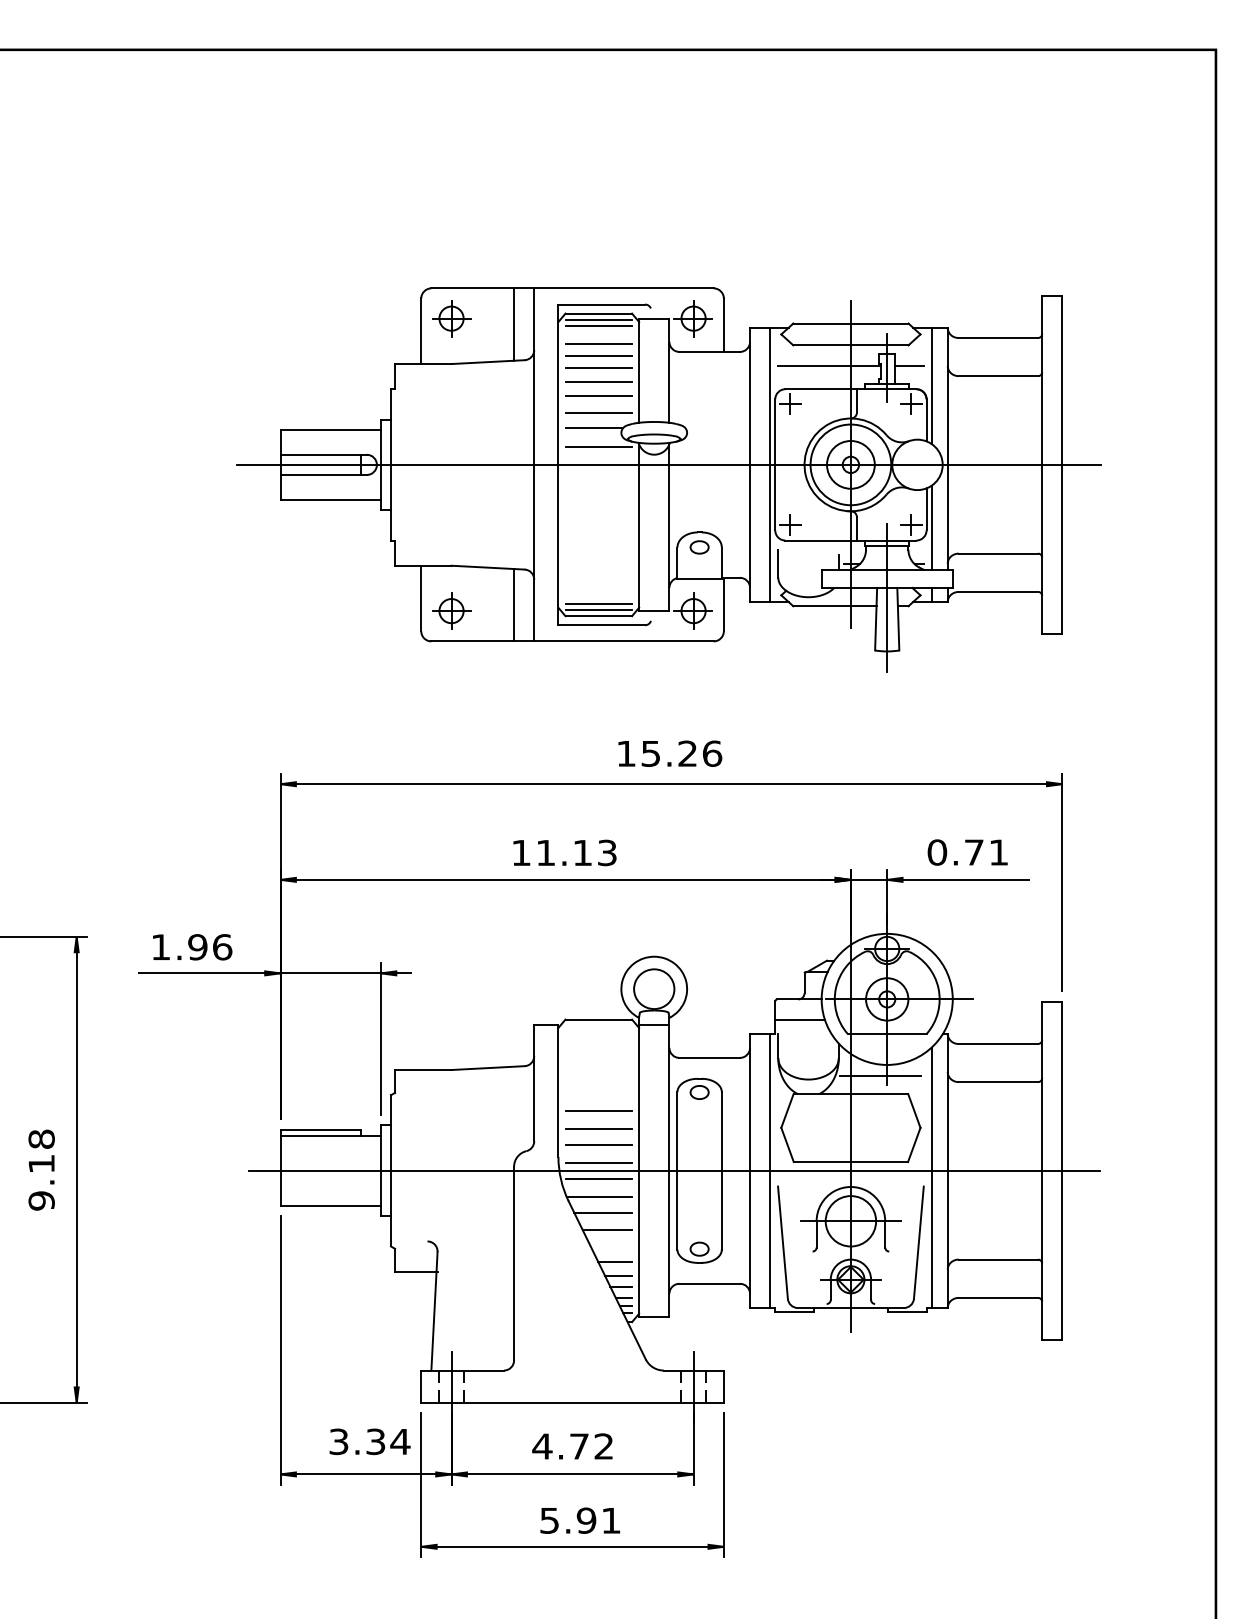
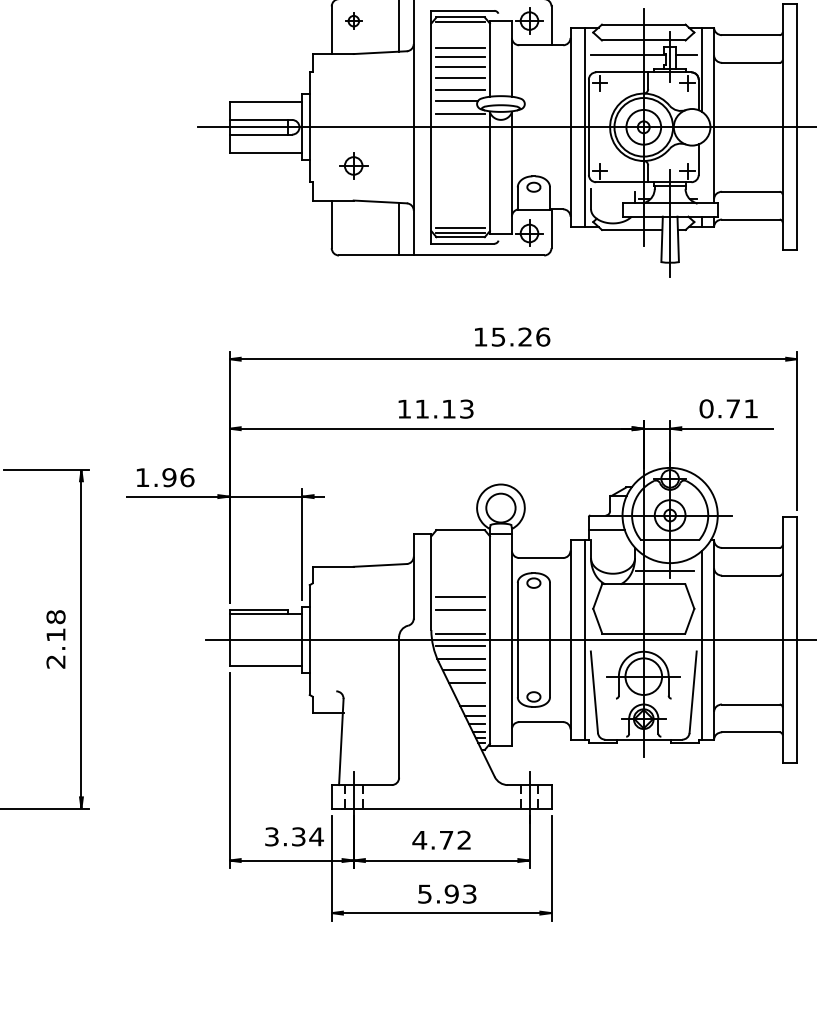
part: (451, 318) -> (353, 20), size x0.6
line: (598, 325) -> (460, 26), removed
line: (598, 343) -> (460, 39), removed
line: (931, 527) -> (702, 172), removed
part: (451, 610) -> (353, 165), moved
line: (598, 1144) -> (460, 620), removed
text: (41, 1200) -> (55, 661), 9.18 -> 2.18
text: (611, 1520) -> (469, 894), 5.91 -> 5.93

